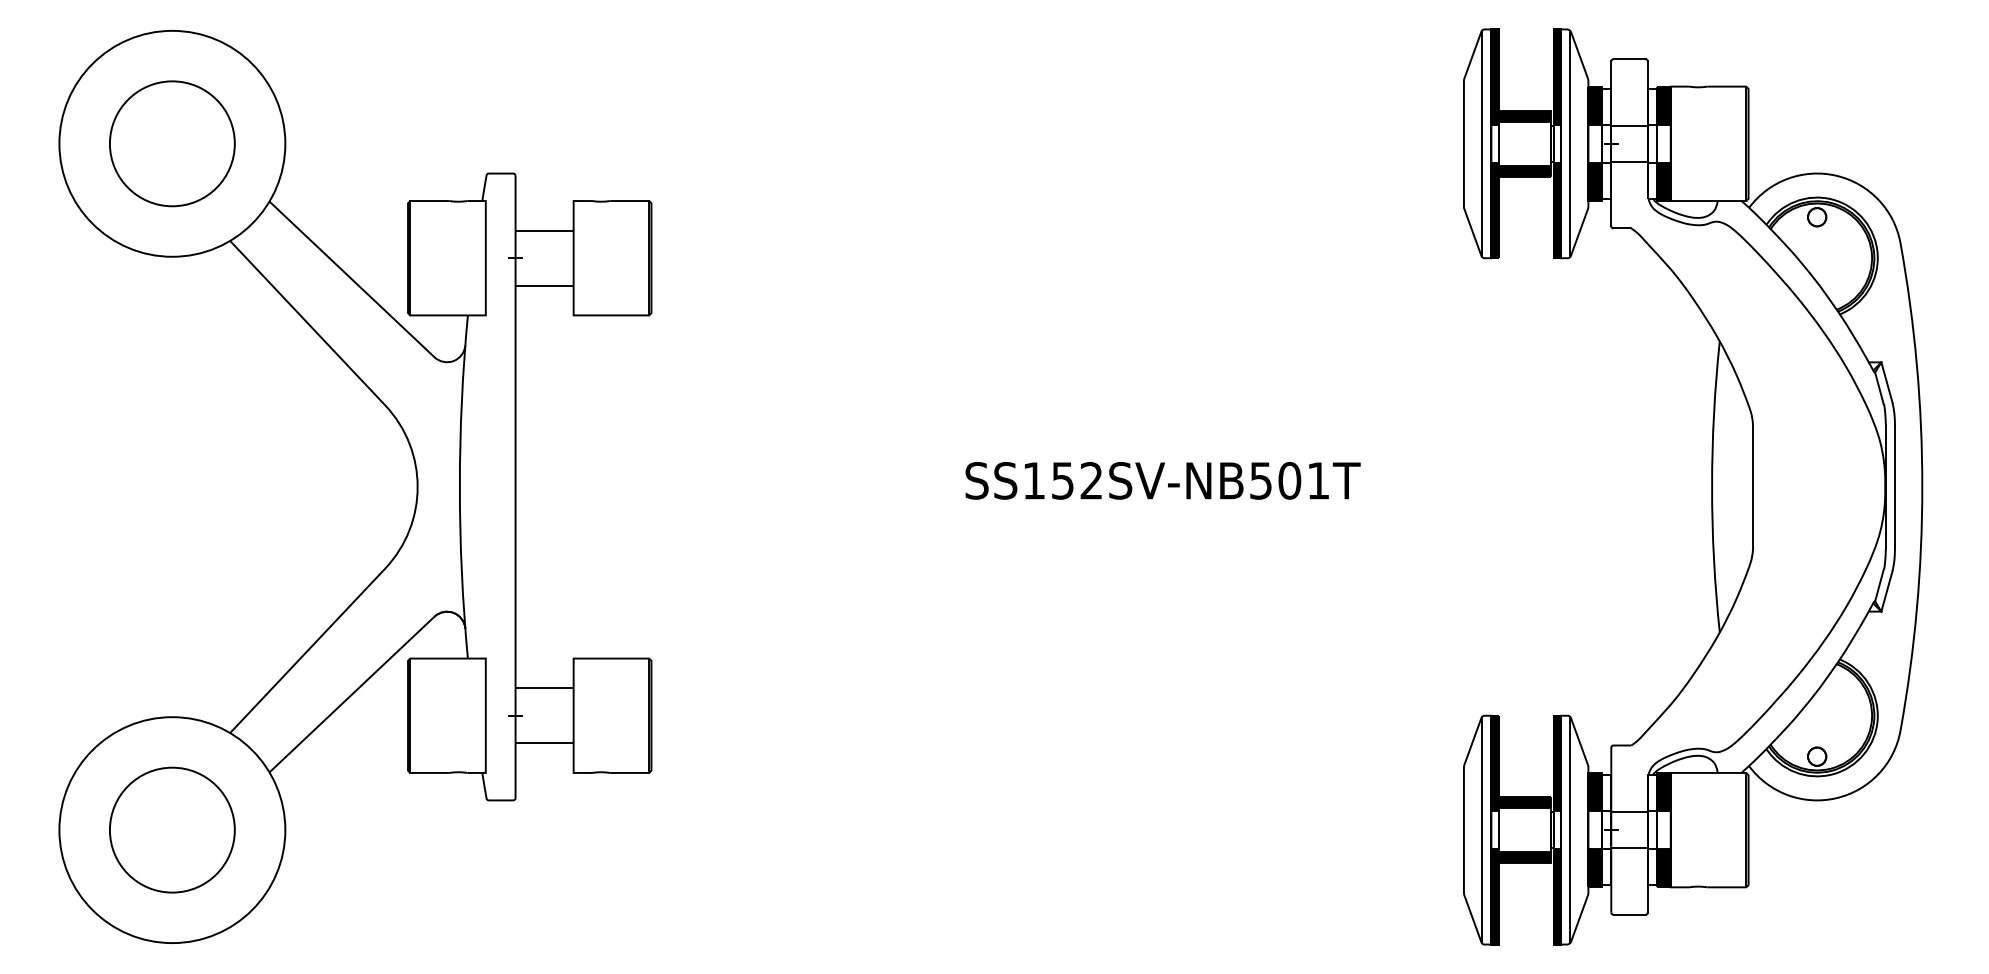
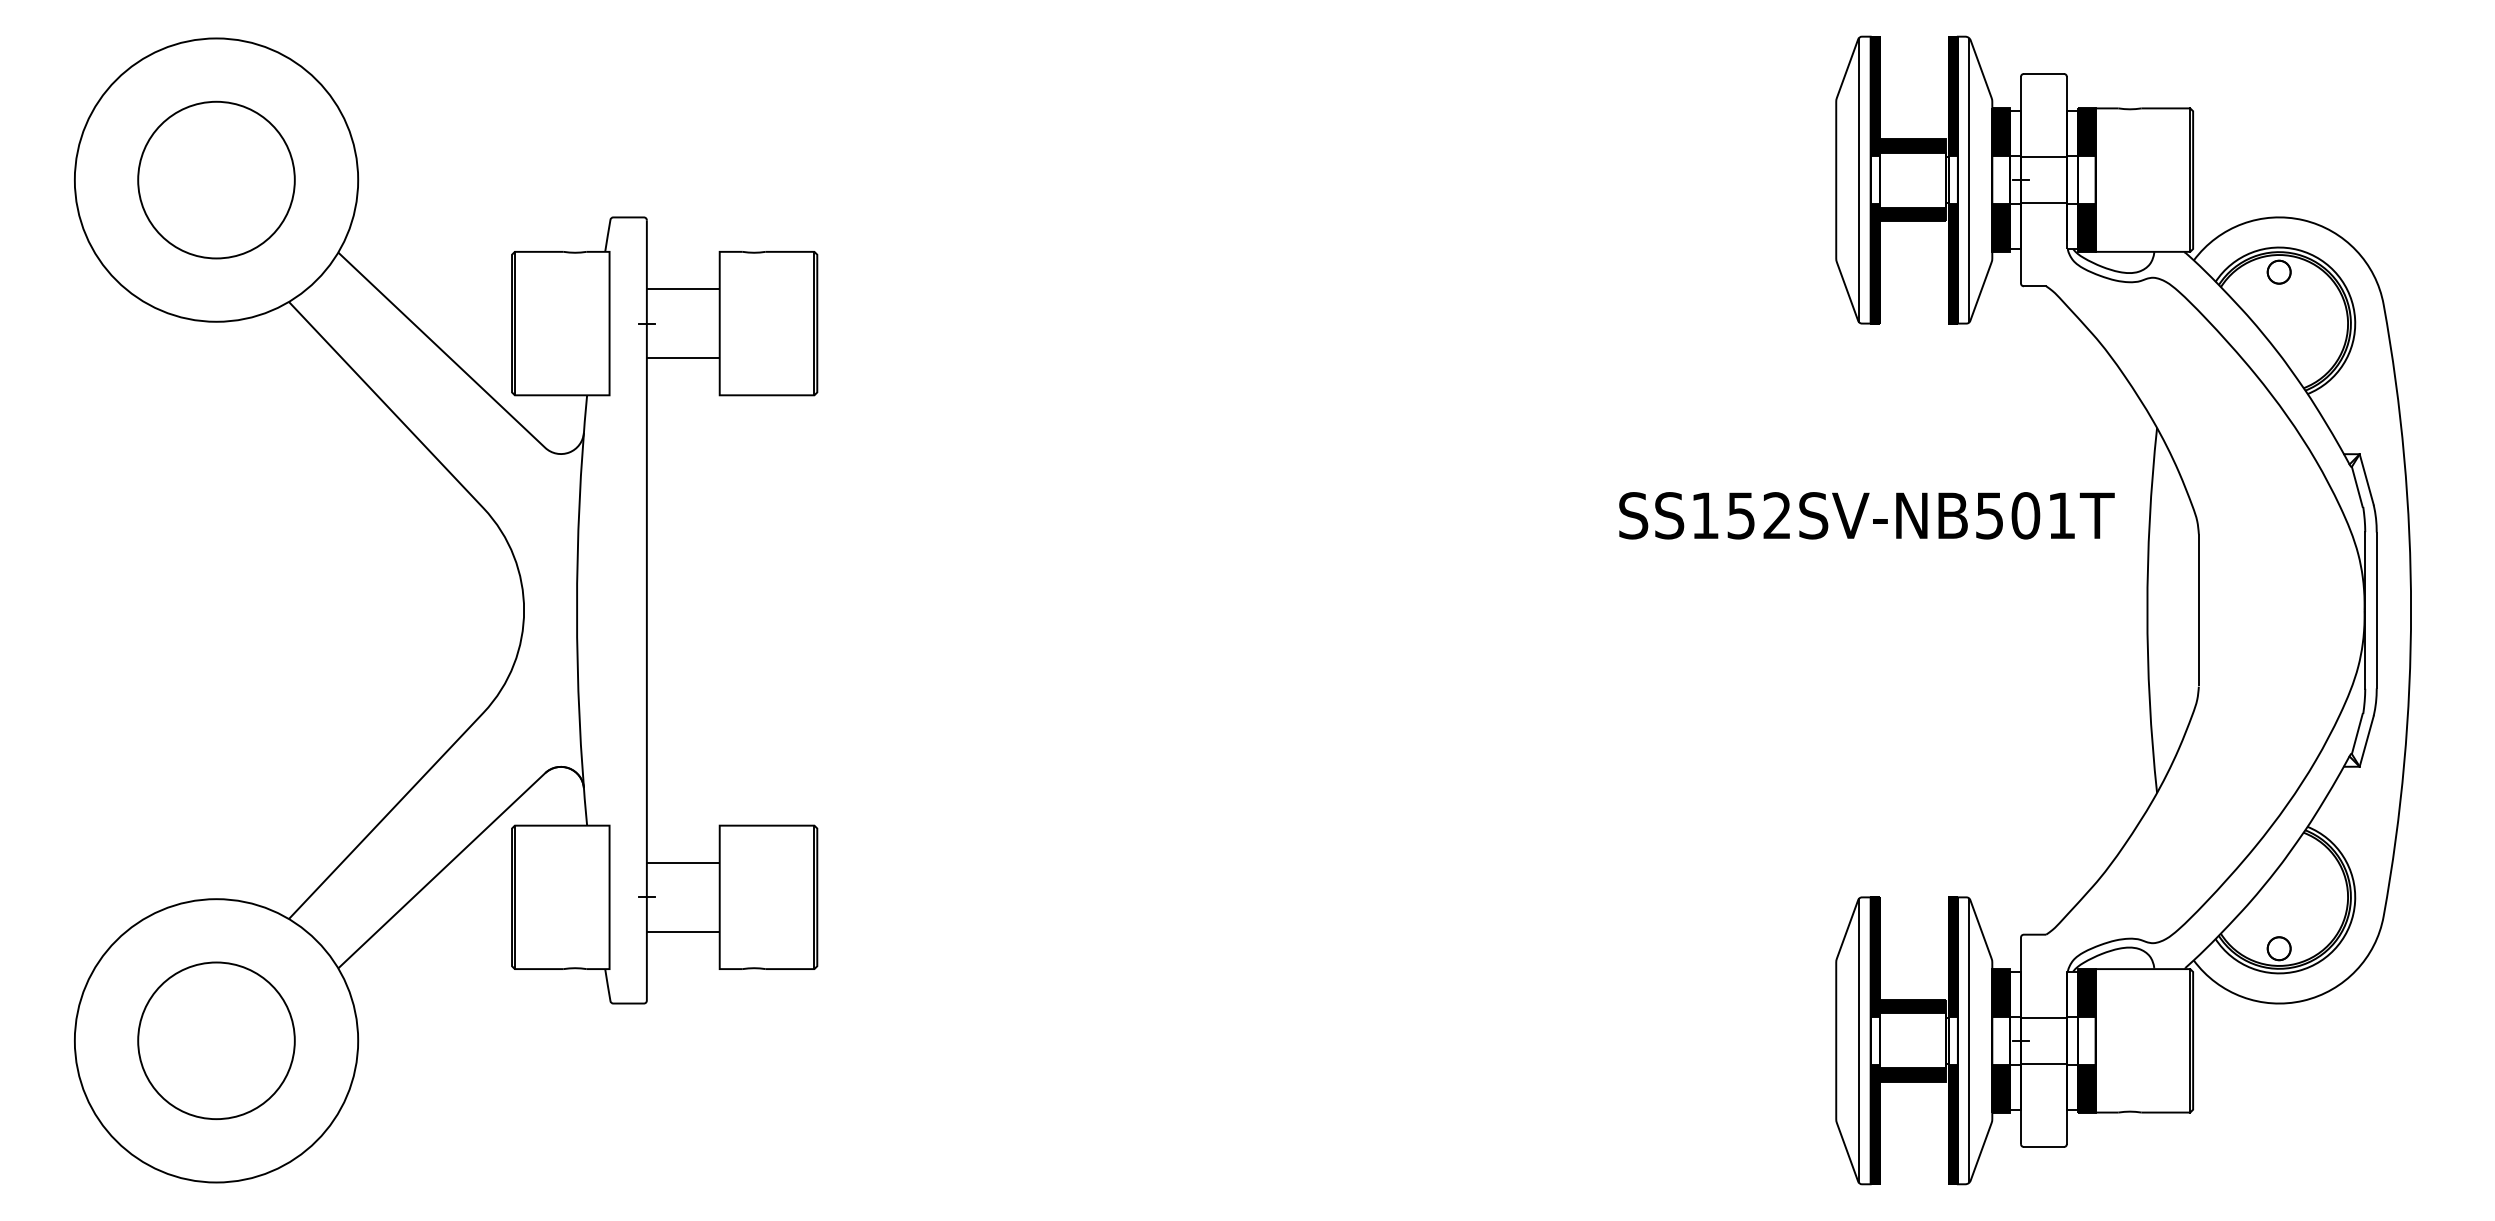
text: (1162, 480) -> (1866, 515), moved

